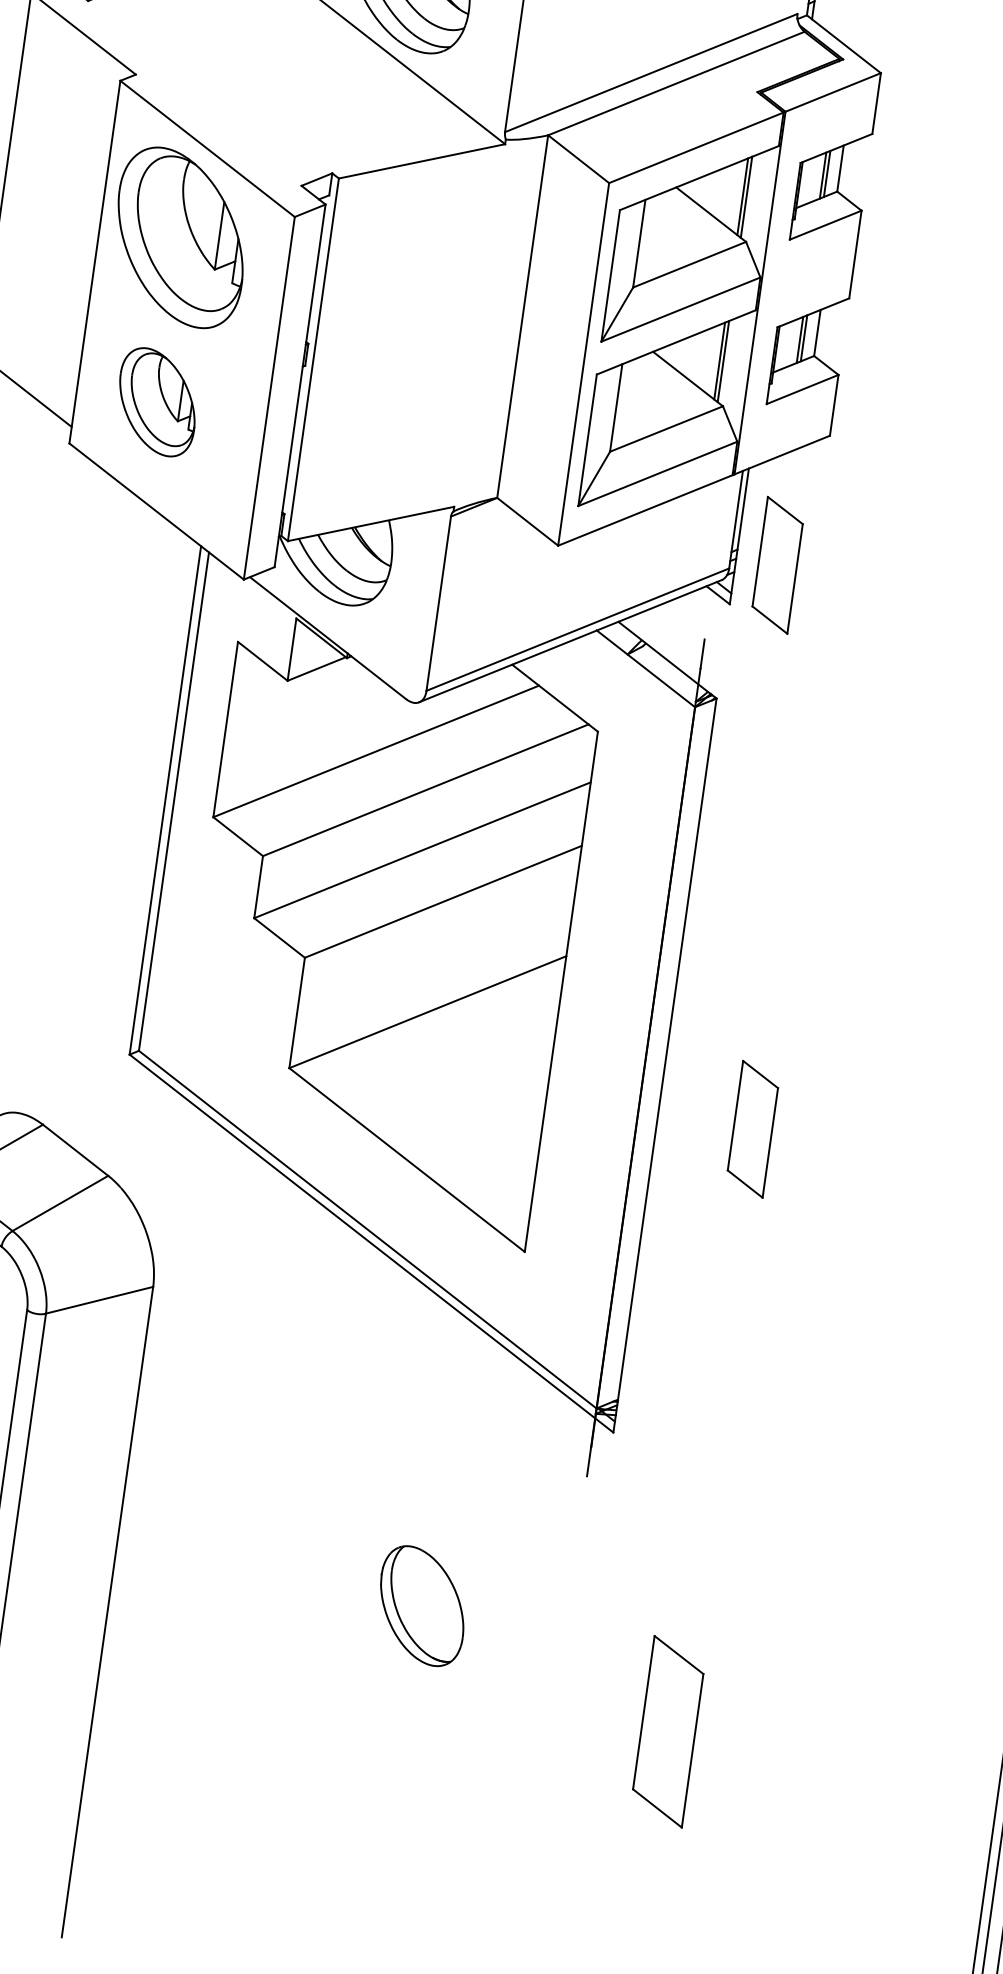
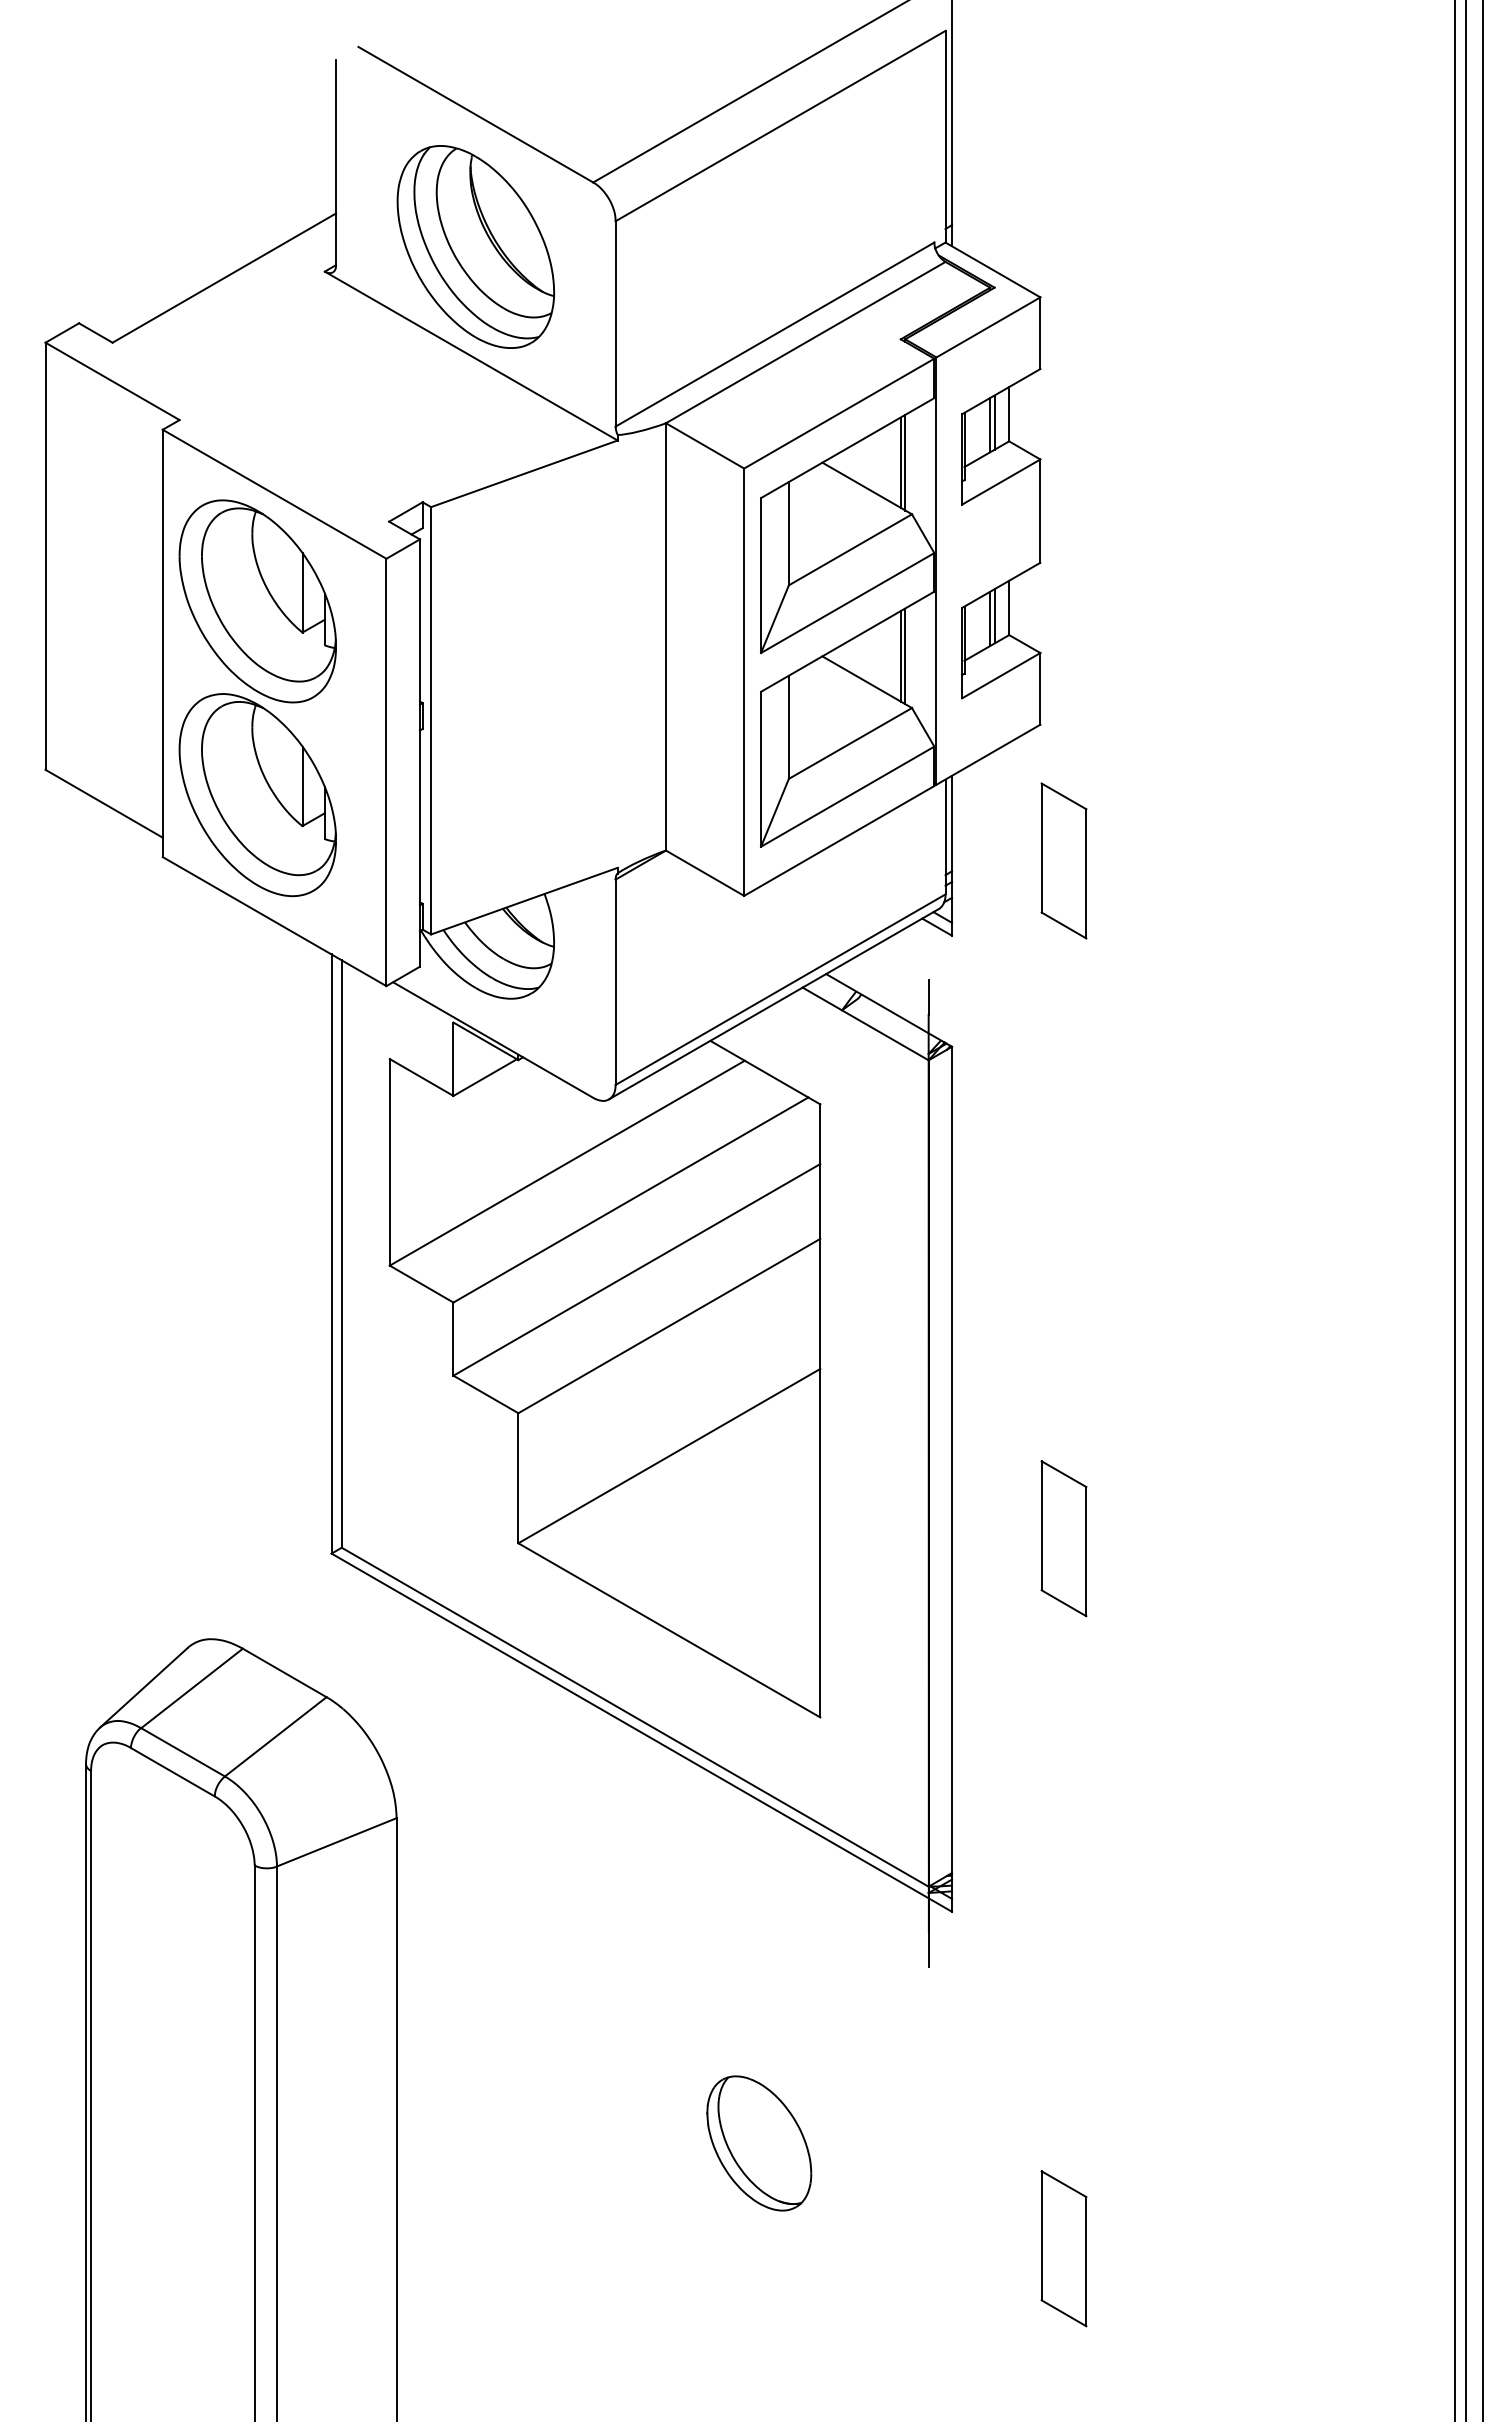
part: (157, 402) -> (257, 795), size x1.67
part: (777, 564) -> (1063, 860), moved
part: (667, 1731) -> (1063, 2248), size x0.71

